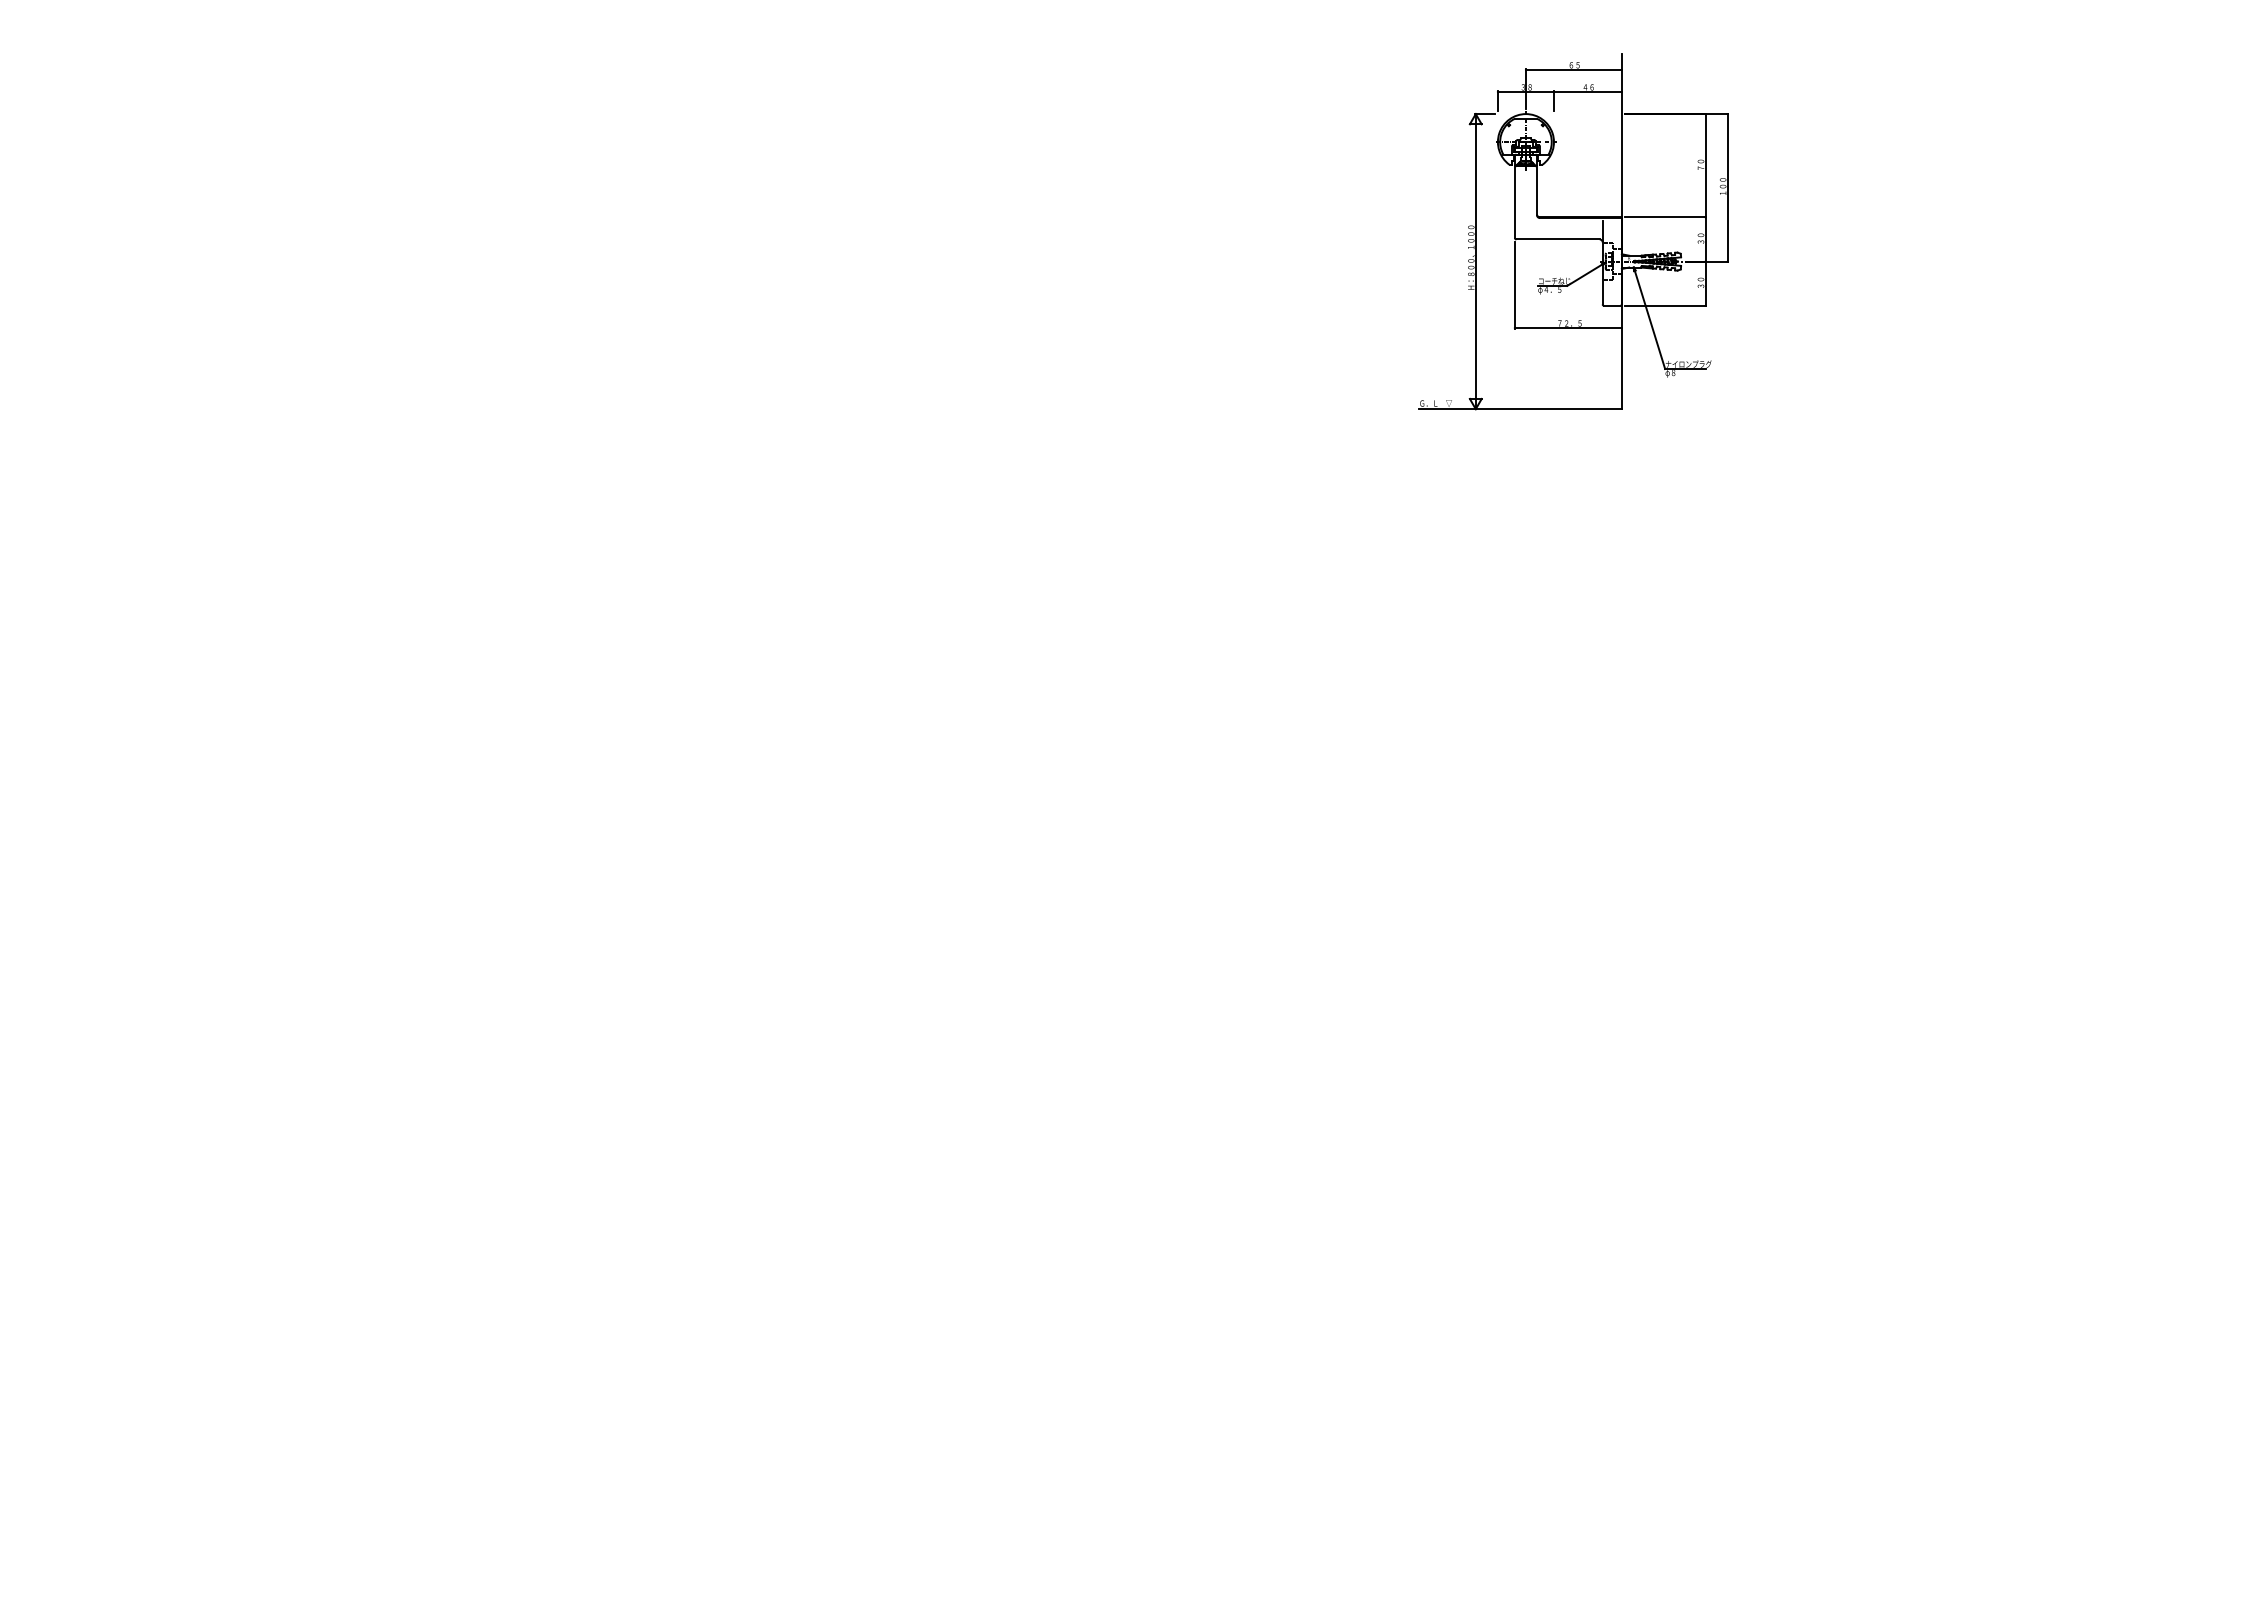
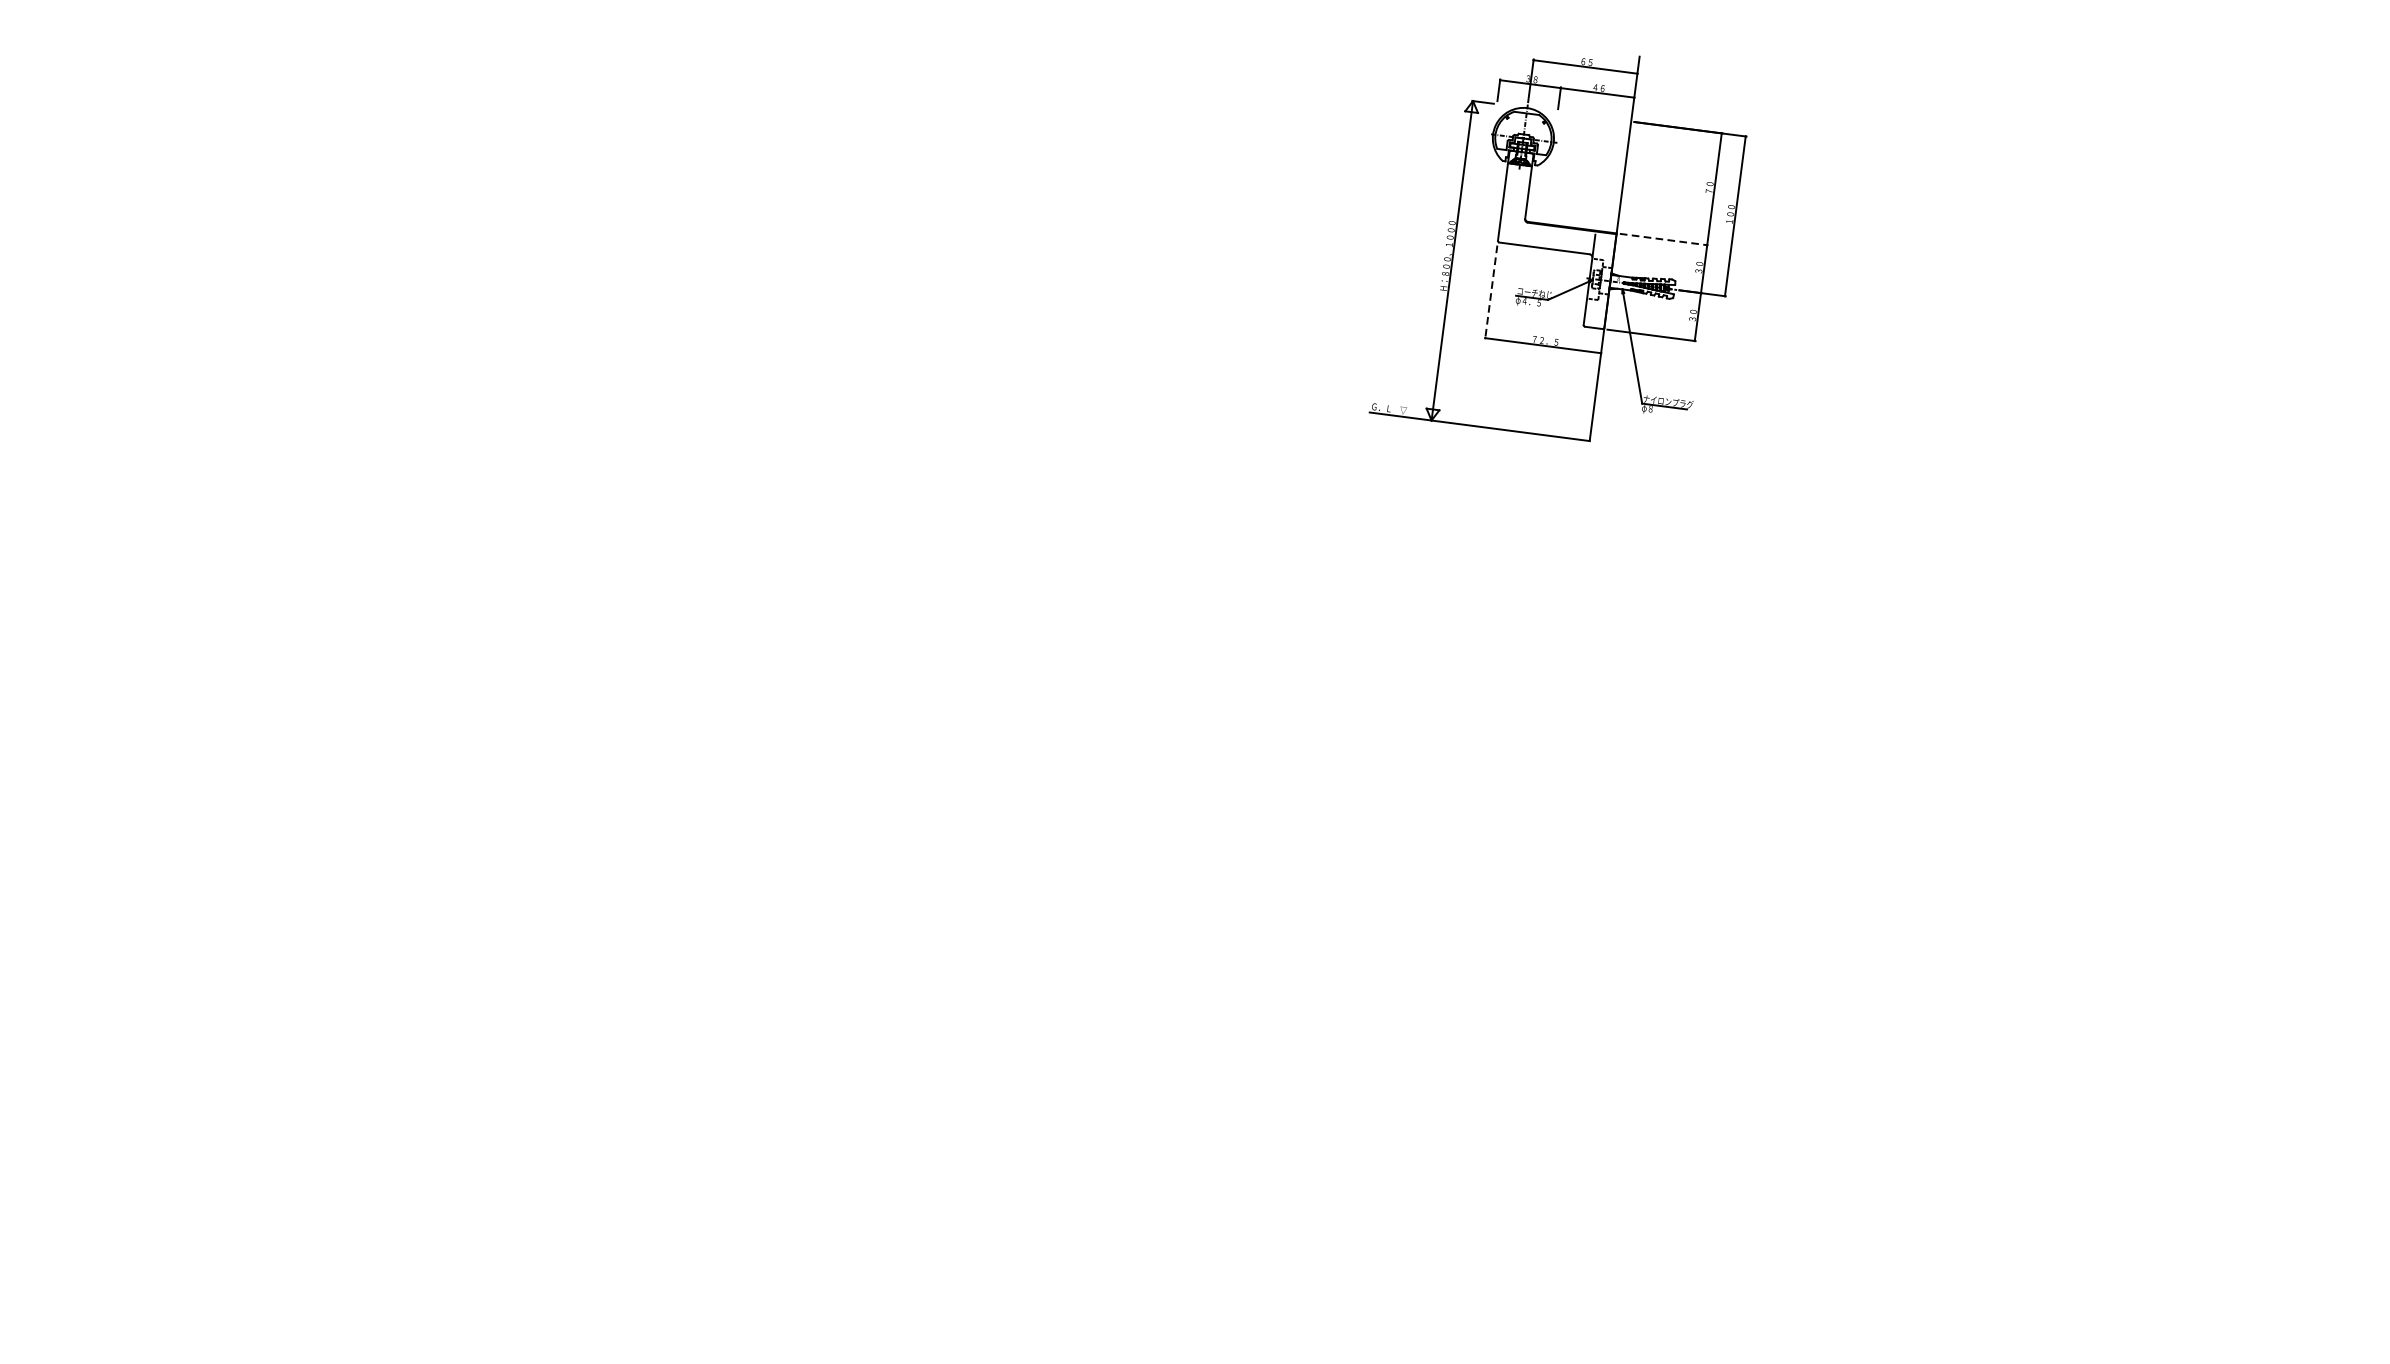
line: (1665, 217) -> (1663, 239), solid -> dashed
line: (1514, 286) -> (1490, 293), solid -> dashed

